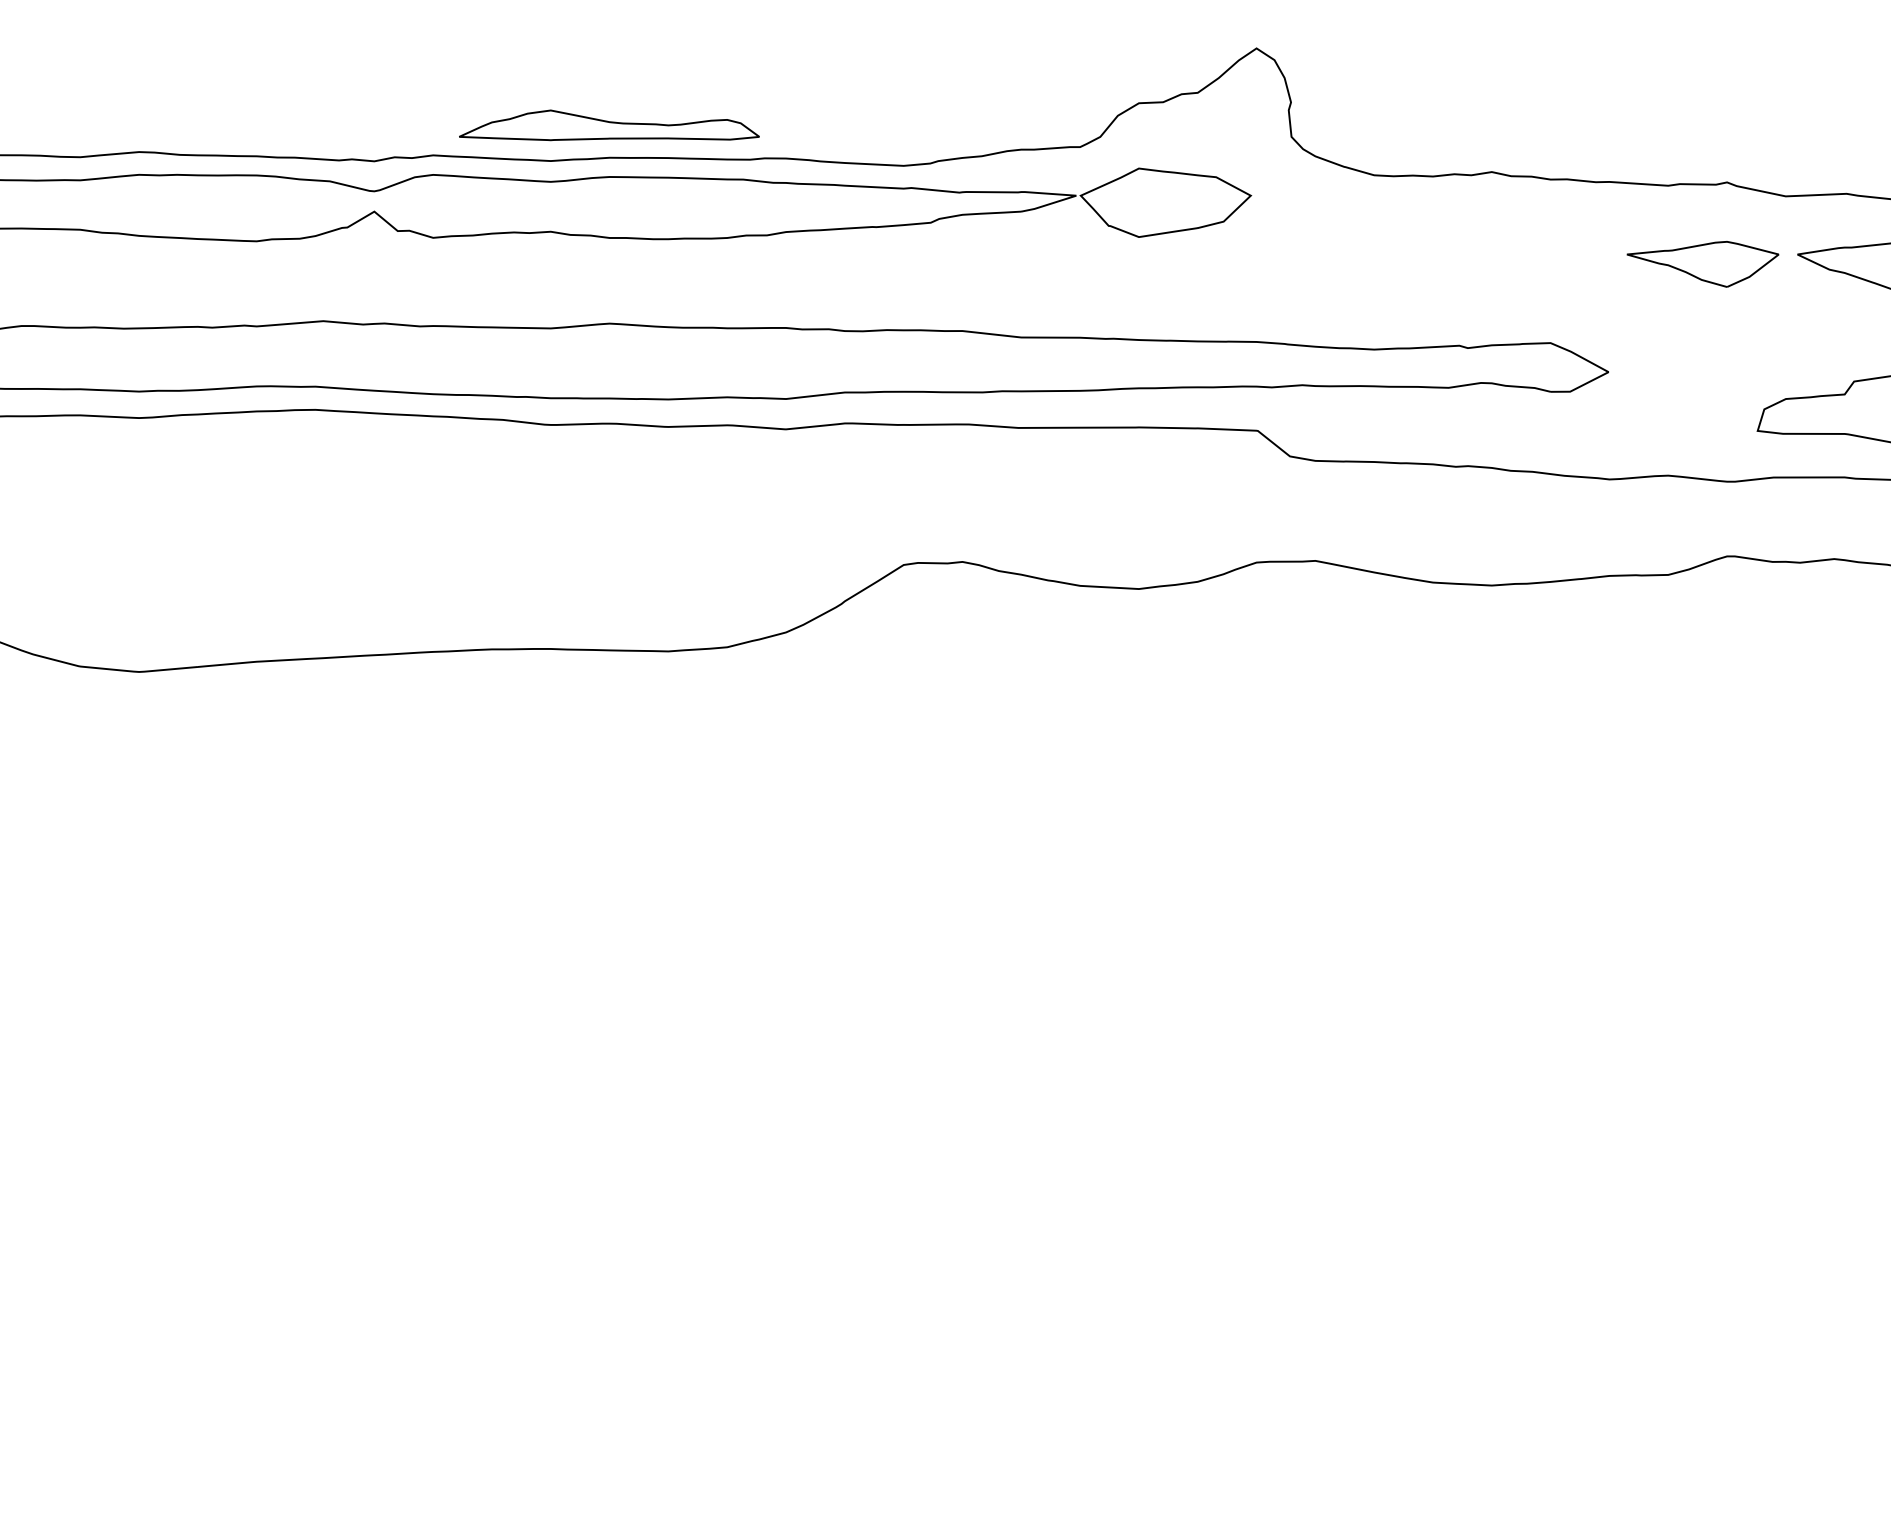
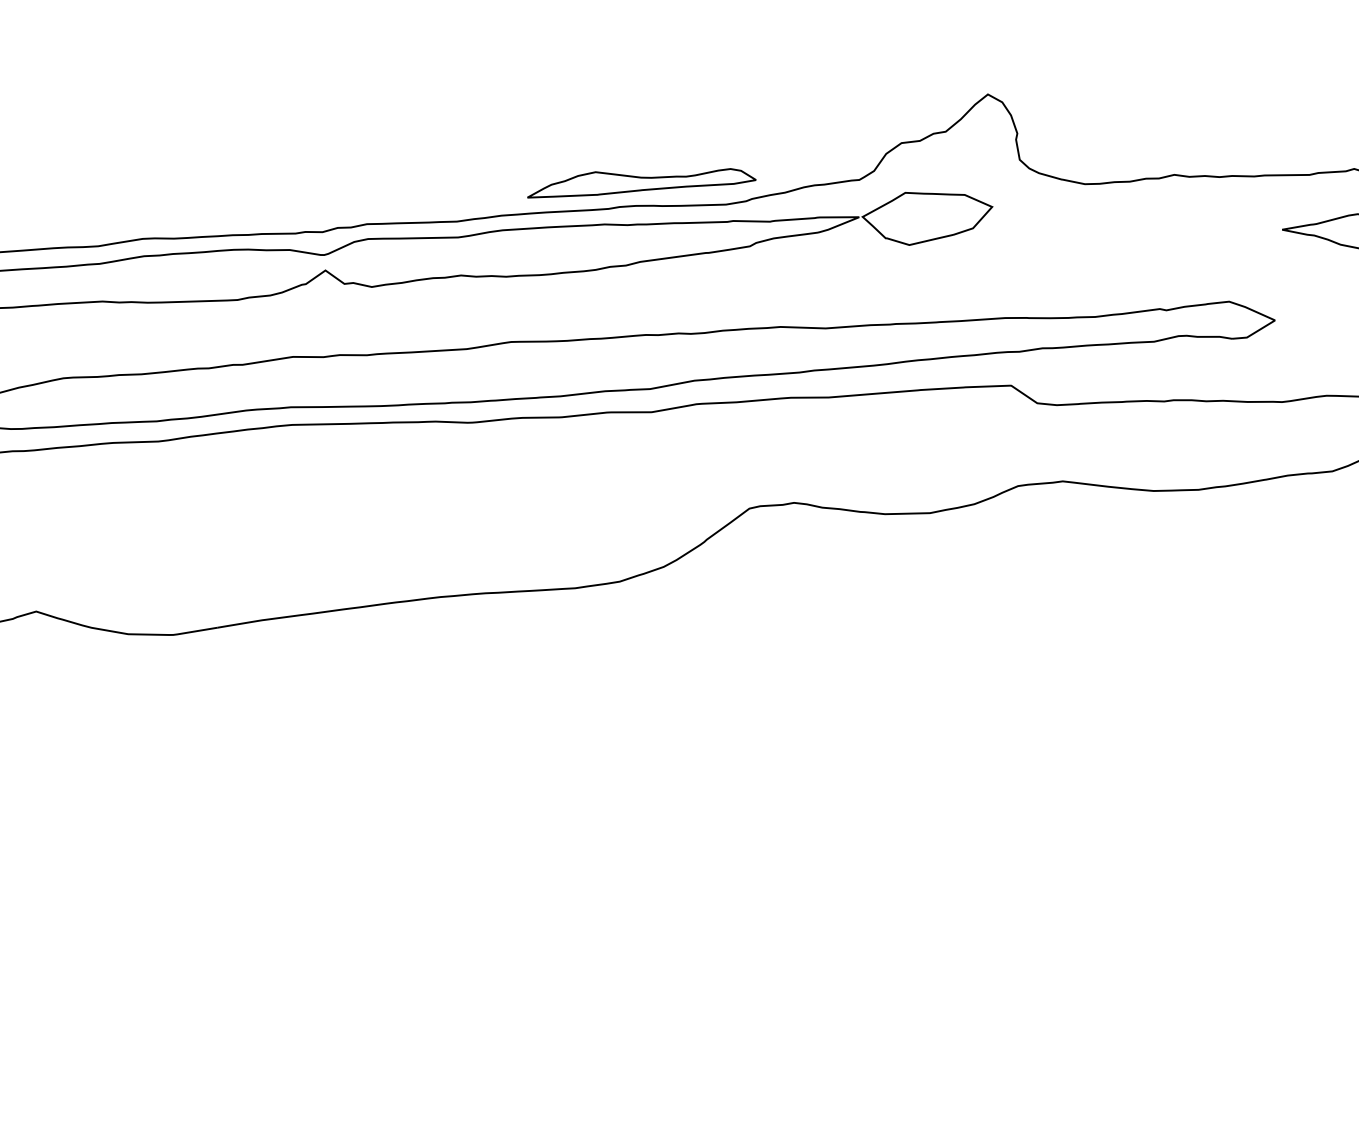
part: (609, 125) -> (641, 180), moved

